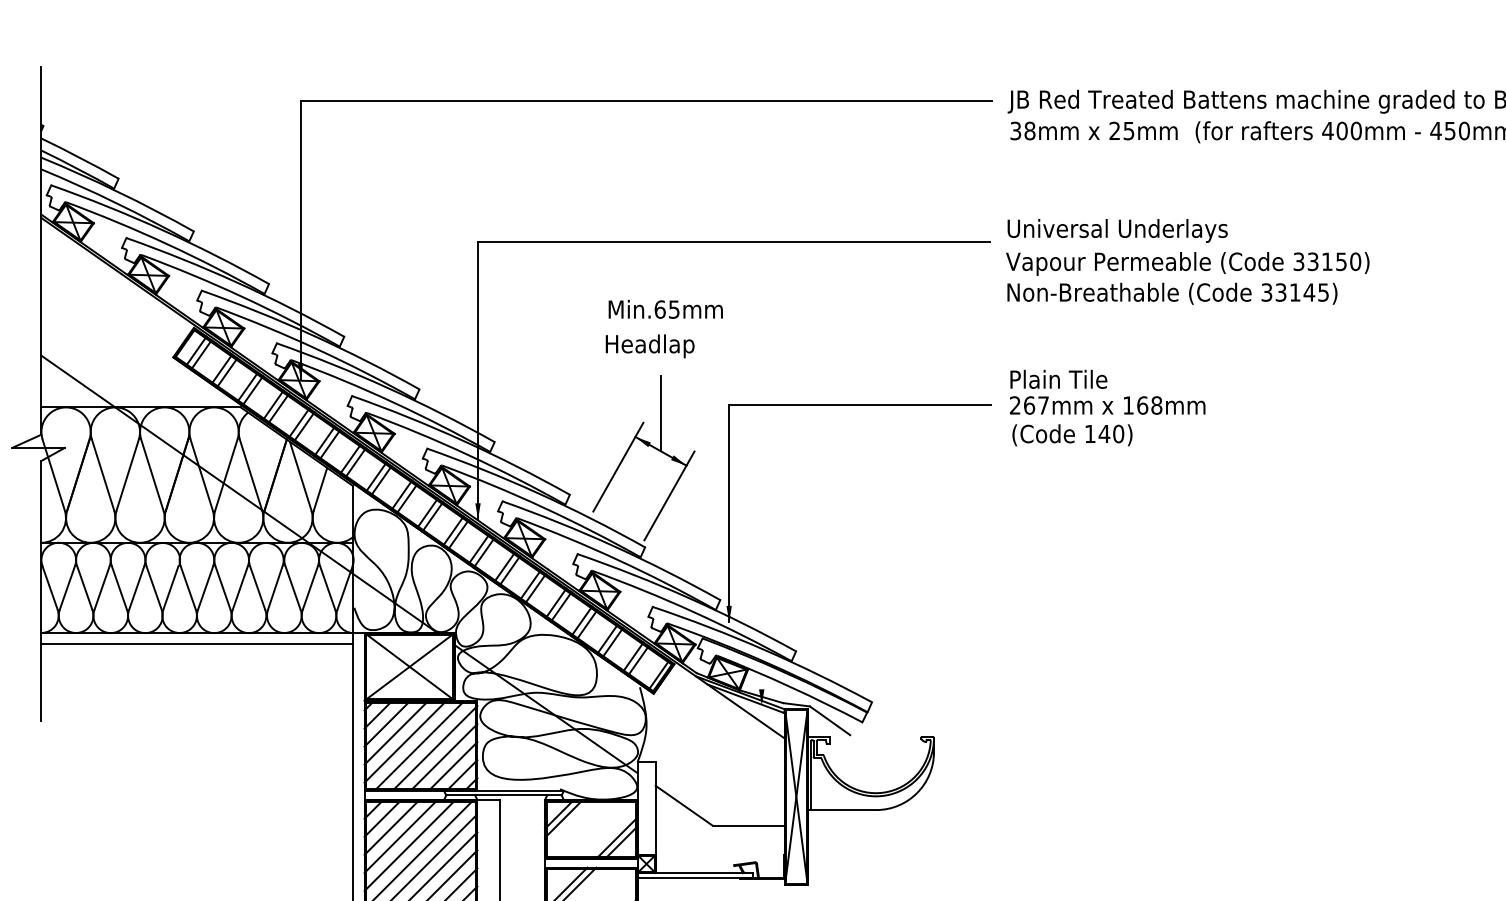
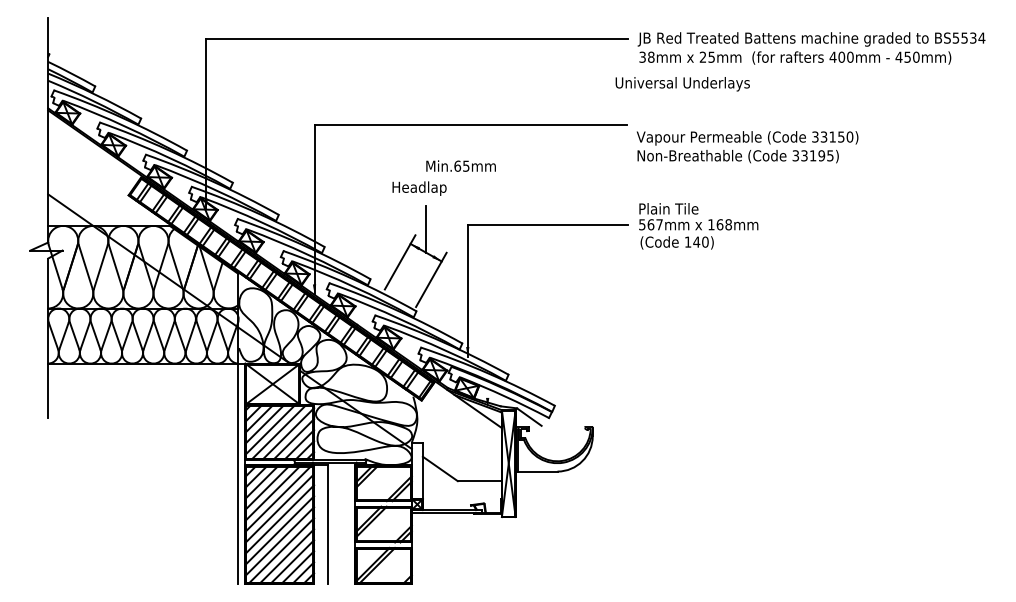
text: (1117, 231) -> (682, 84), moved
text: (1308, 291) -> (821, 155), 33145) -> 33195)
text: (664, 308) -> (460, 165), moved
text: (1015, 405) -> (642, 224), 267mm -> 567mm
line: (197, 644) -> (143, 370), removed

